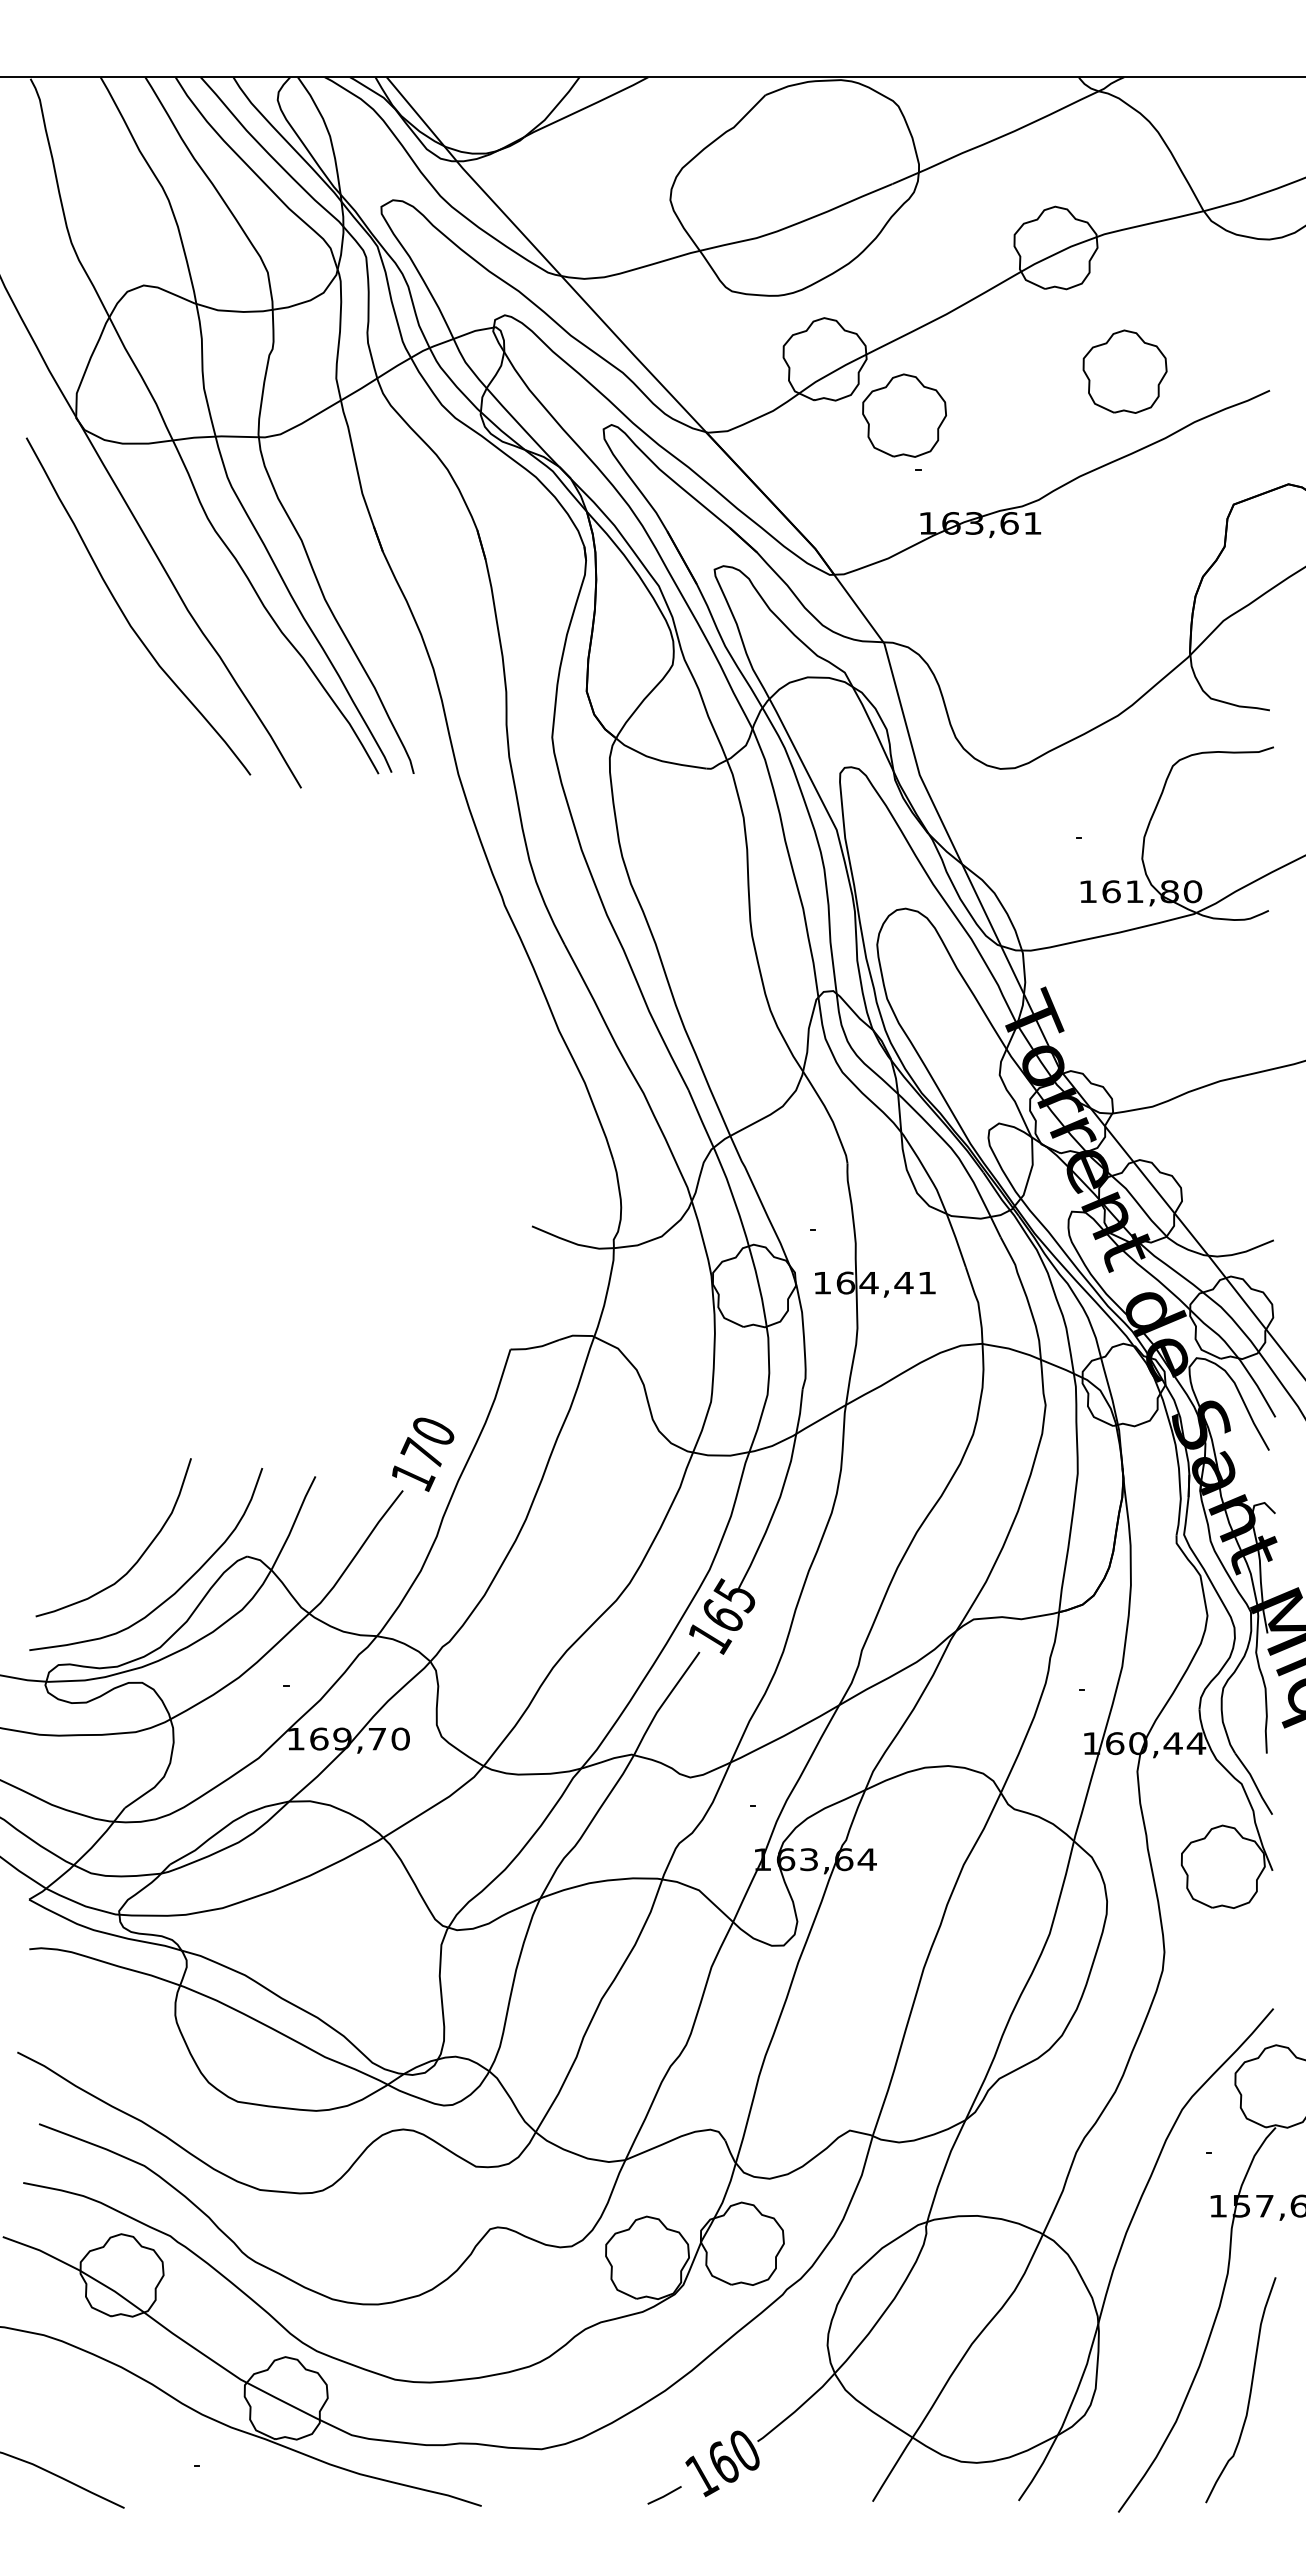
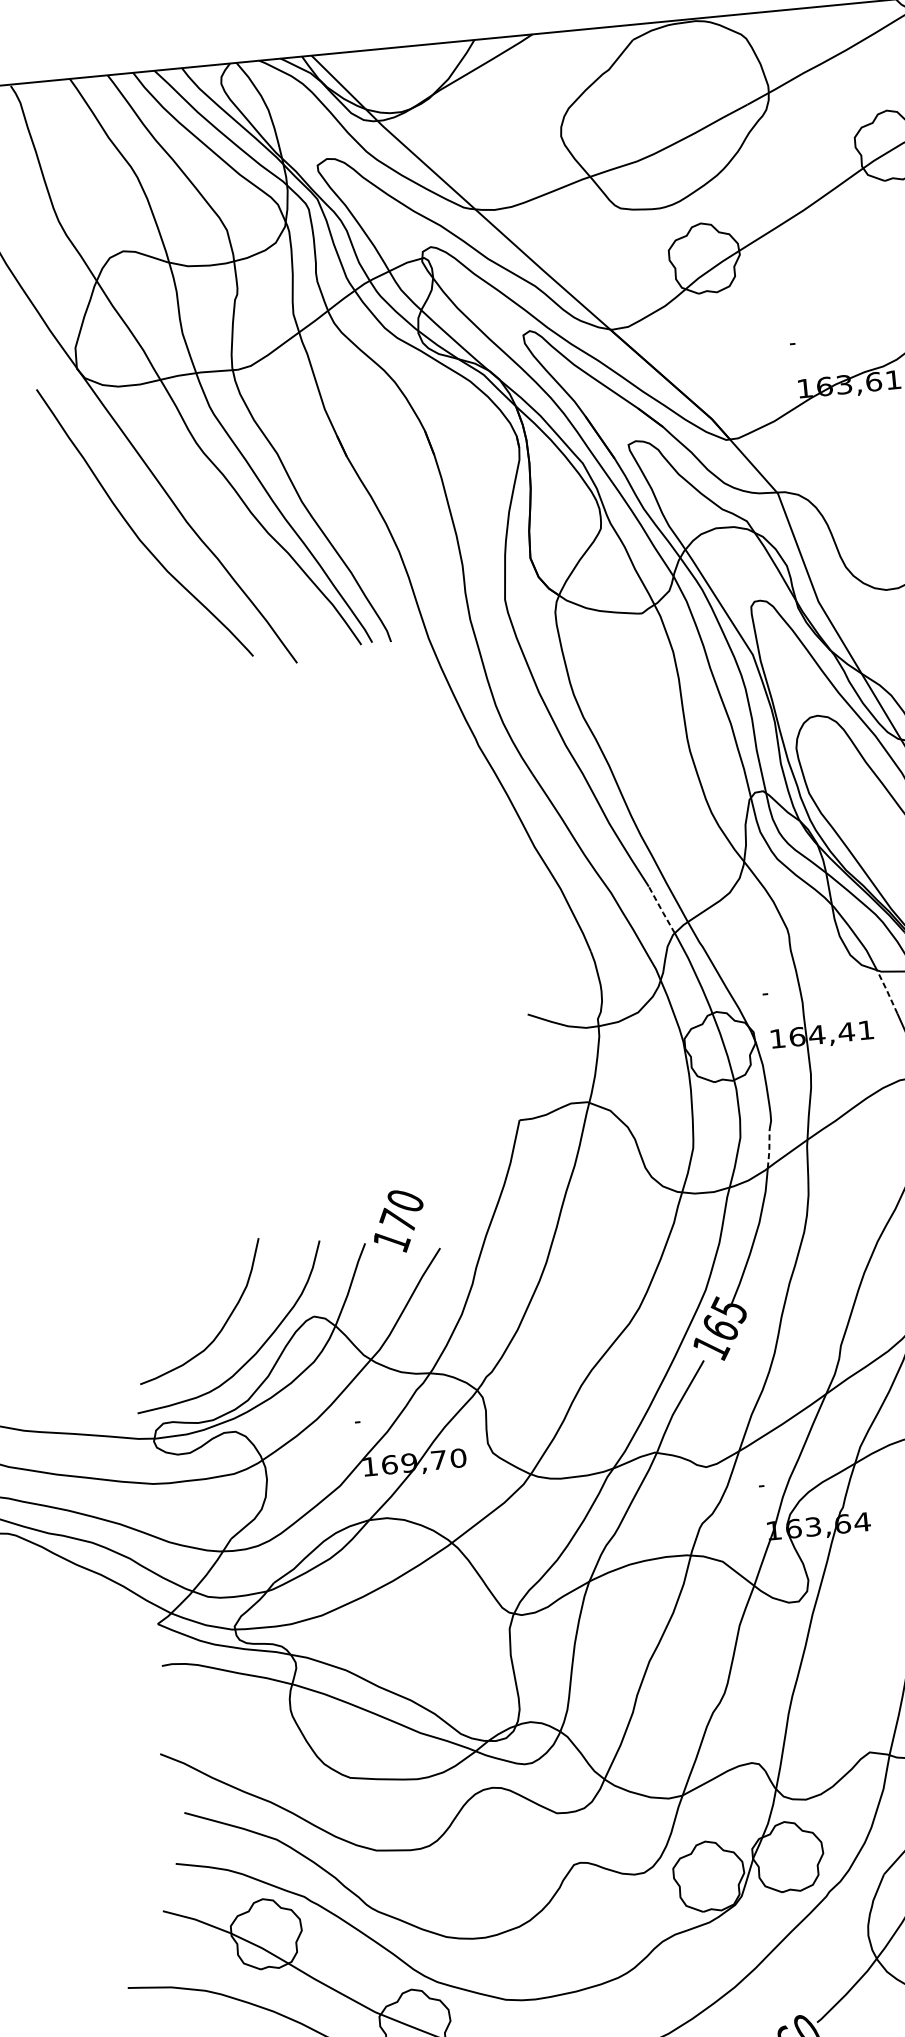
part: (904, 415) -> (776, 299), removed
line: (700, 1118) -> (661, 909), solid -> dashed
line: (956, 1239) -> (887, 991), solid -> dashed
line: (800, 1411) -> (769, 1149), solid -> dashed
text: (423, 1454) -> (398, 1221), moved

